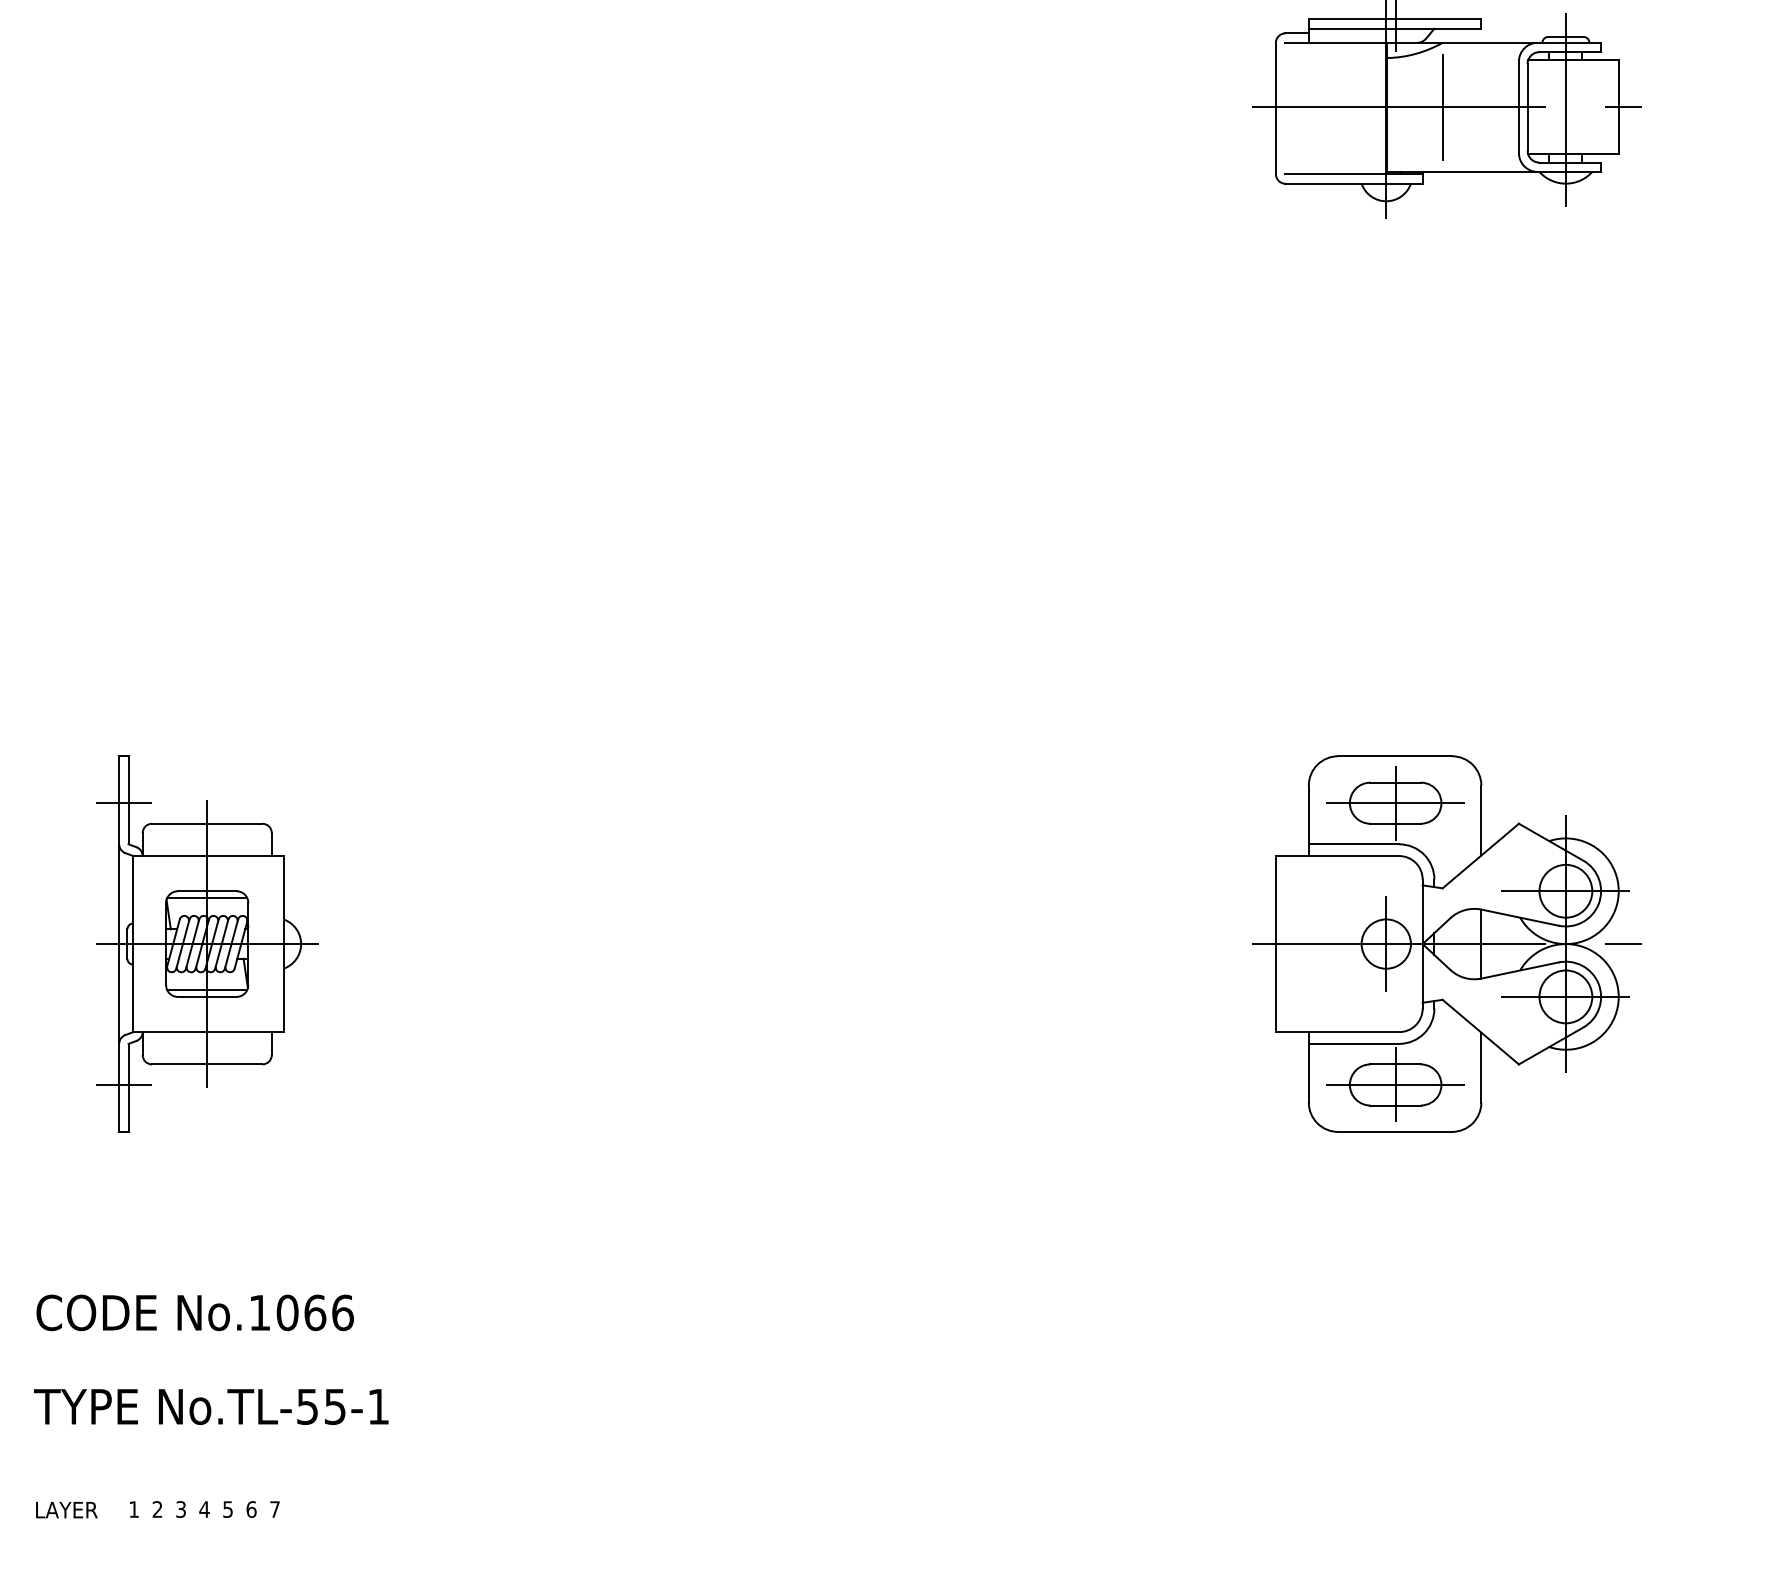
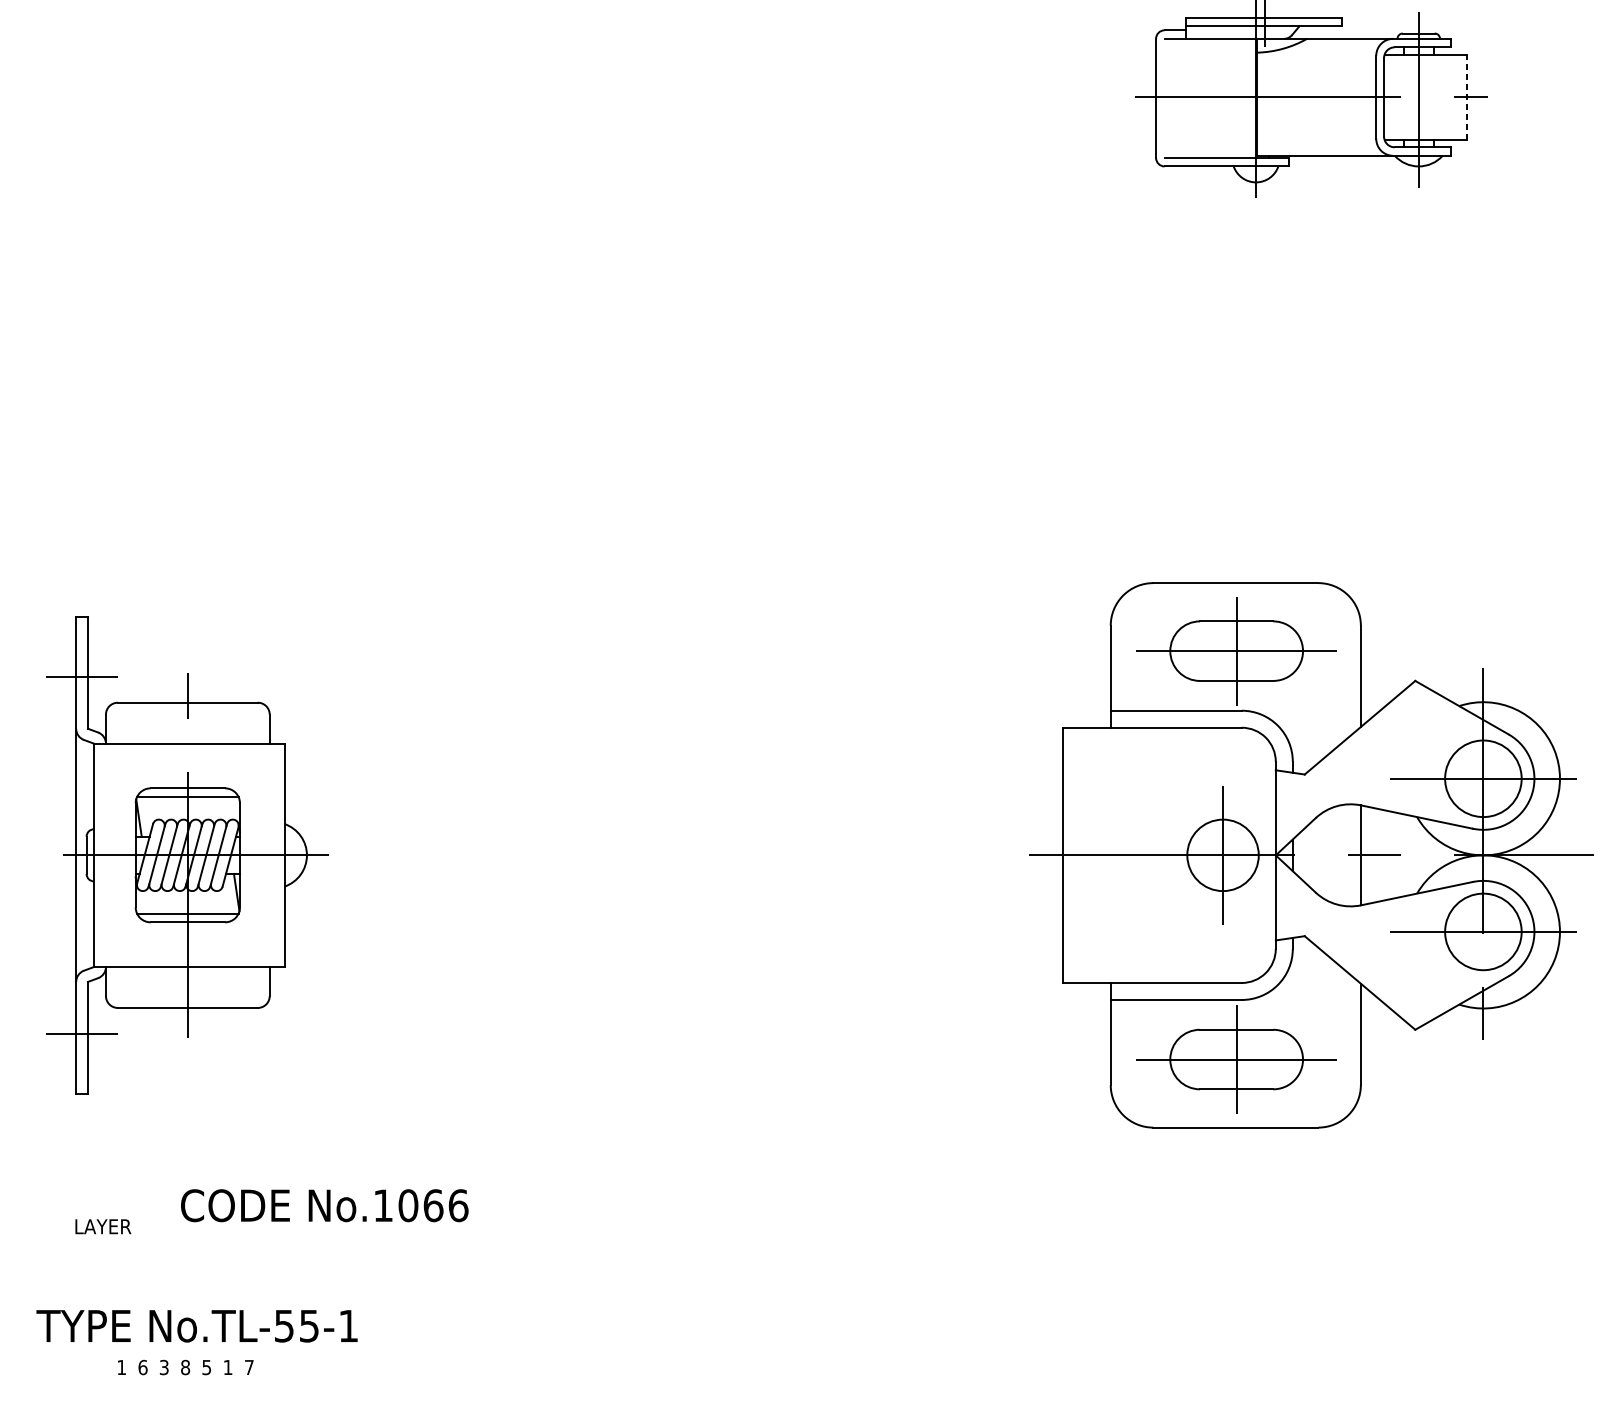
line: (1442, 107) -> (1306, 97), removed
line: (1618, 107) -> (1466, 97), solid -> dashed
part: (207, 943) -> (188, 854), size x1.4
part: (1446, 943) -> (1310, 854), size x1.6
text: (194, 1312) -> (324, 1205), moved
text: (211, 1406) -> (197, 1325), moved
text: (157, 1509) -> (142, 1367), 2 -> 6
text: (204, 1509) -> (185, 1367), 4 -> 8
text: (251, 1509) -> (228, 1367), 6 -> 1
text: (66, 1510) -> (103, 1227), moved

